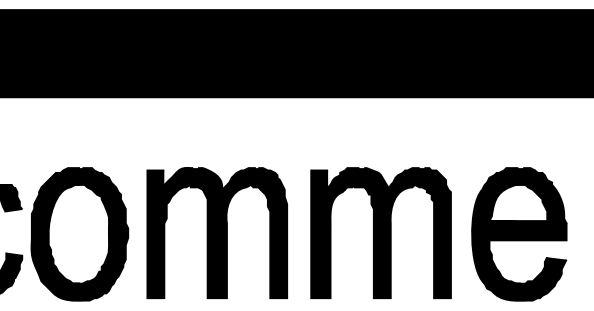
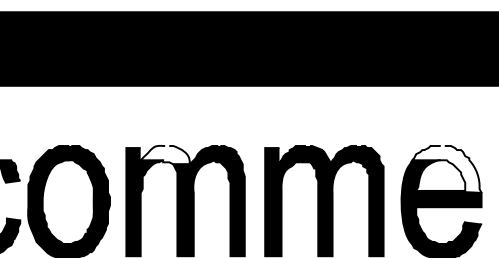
fill: (193, 178) -> (165, 154), removed
fill: (525, 195) -> (446, 169), removed

